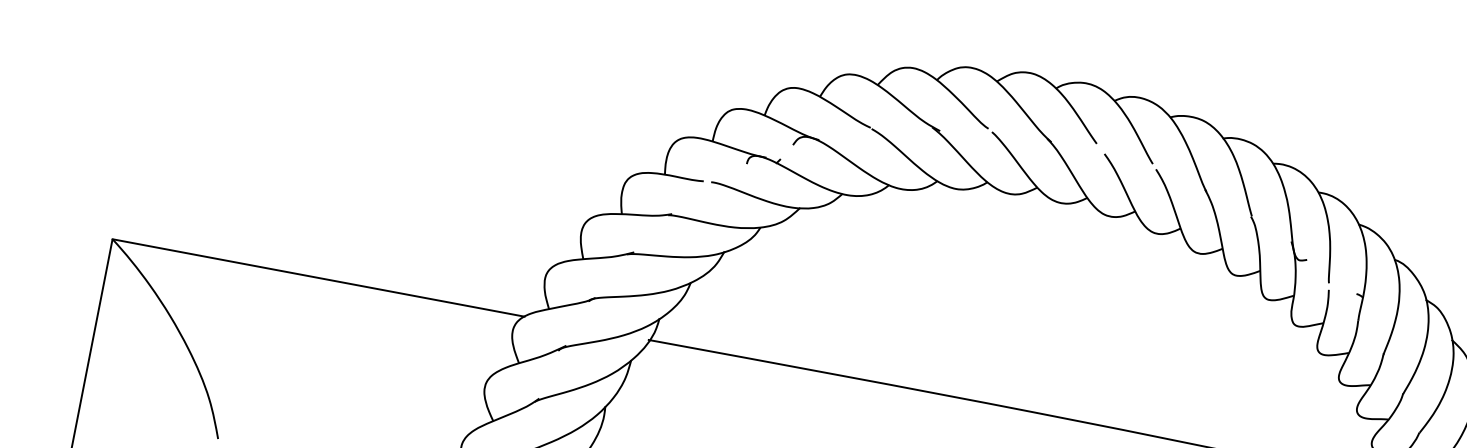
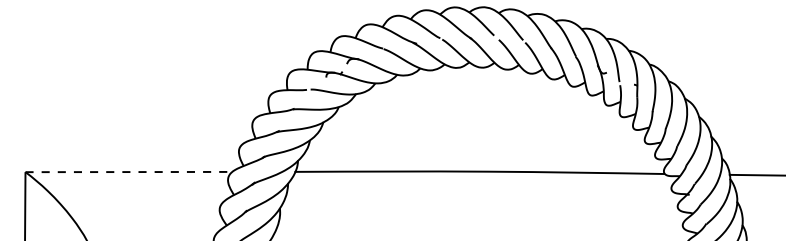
line: (319, 279) -> (129, 172), solid -> dashed

